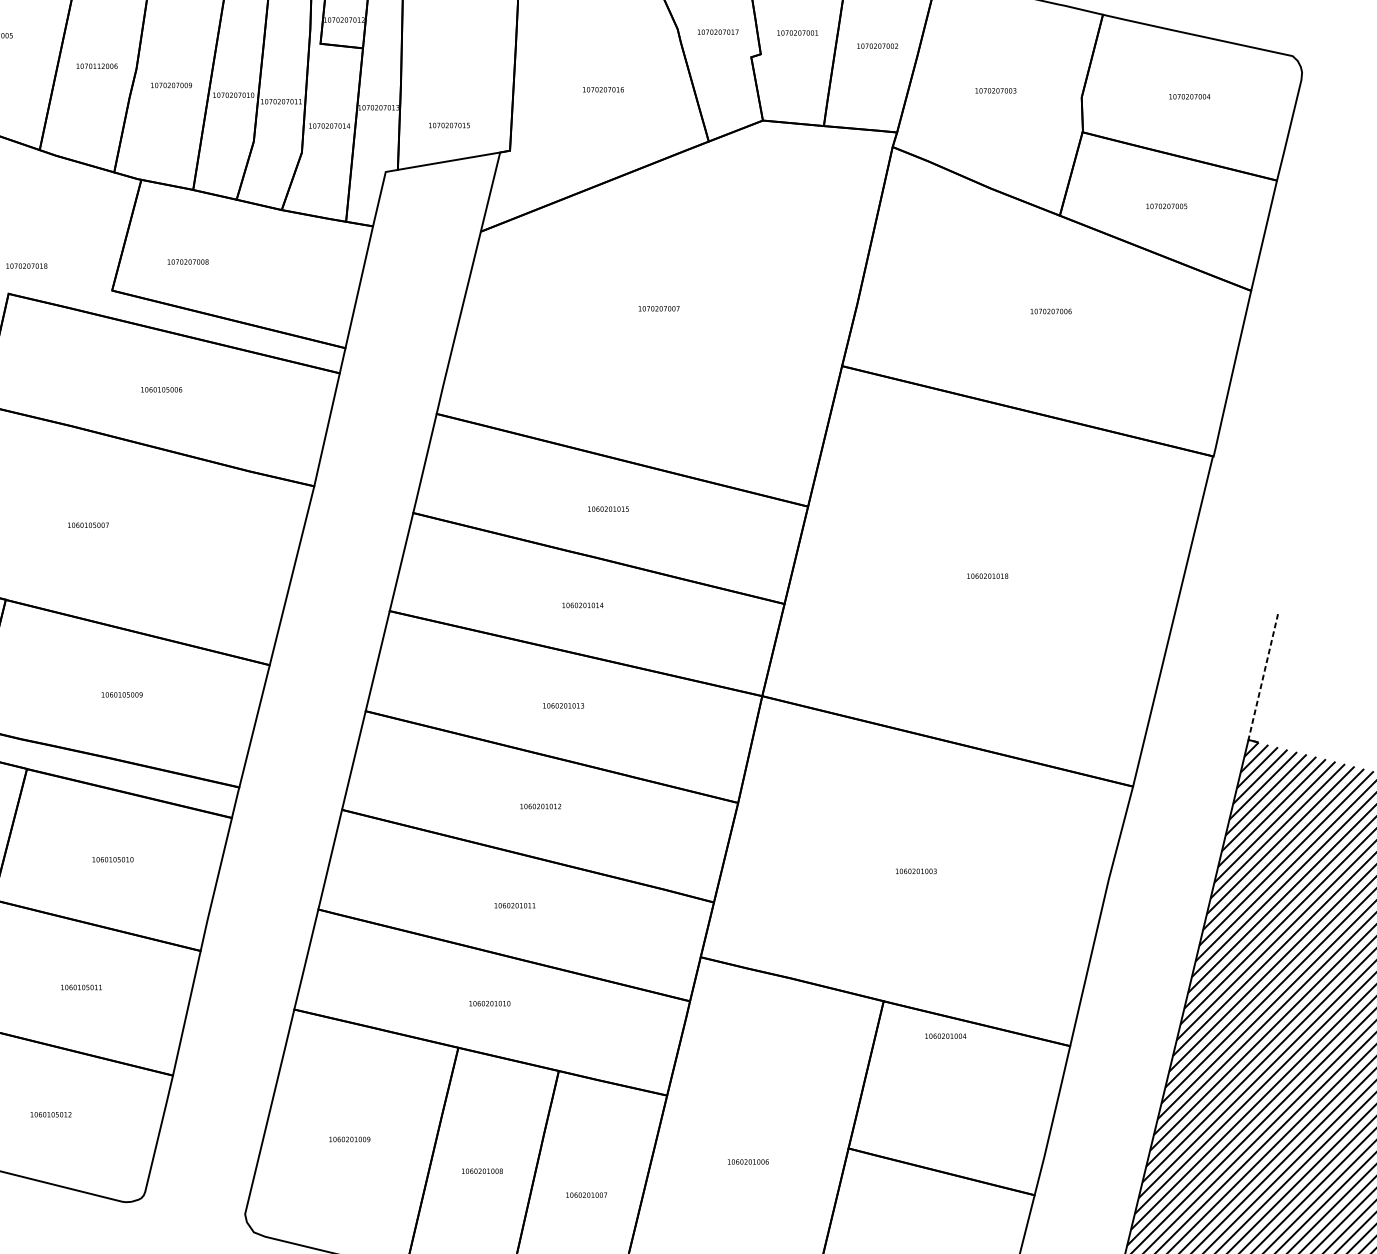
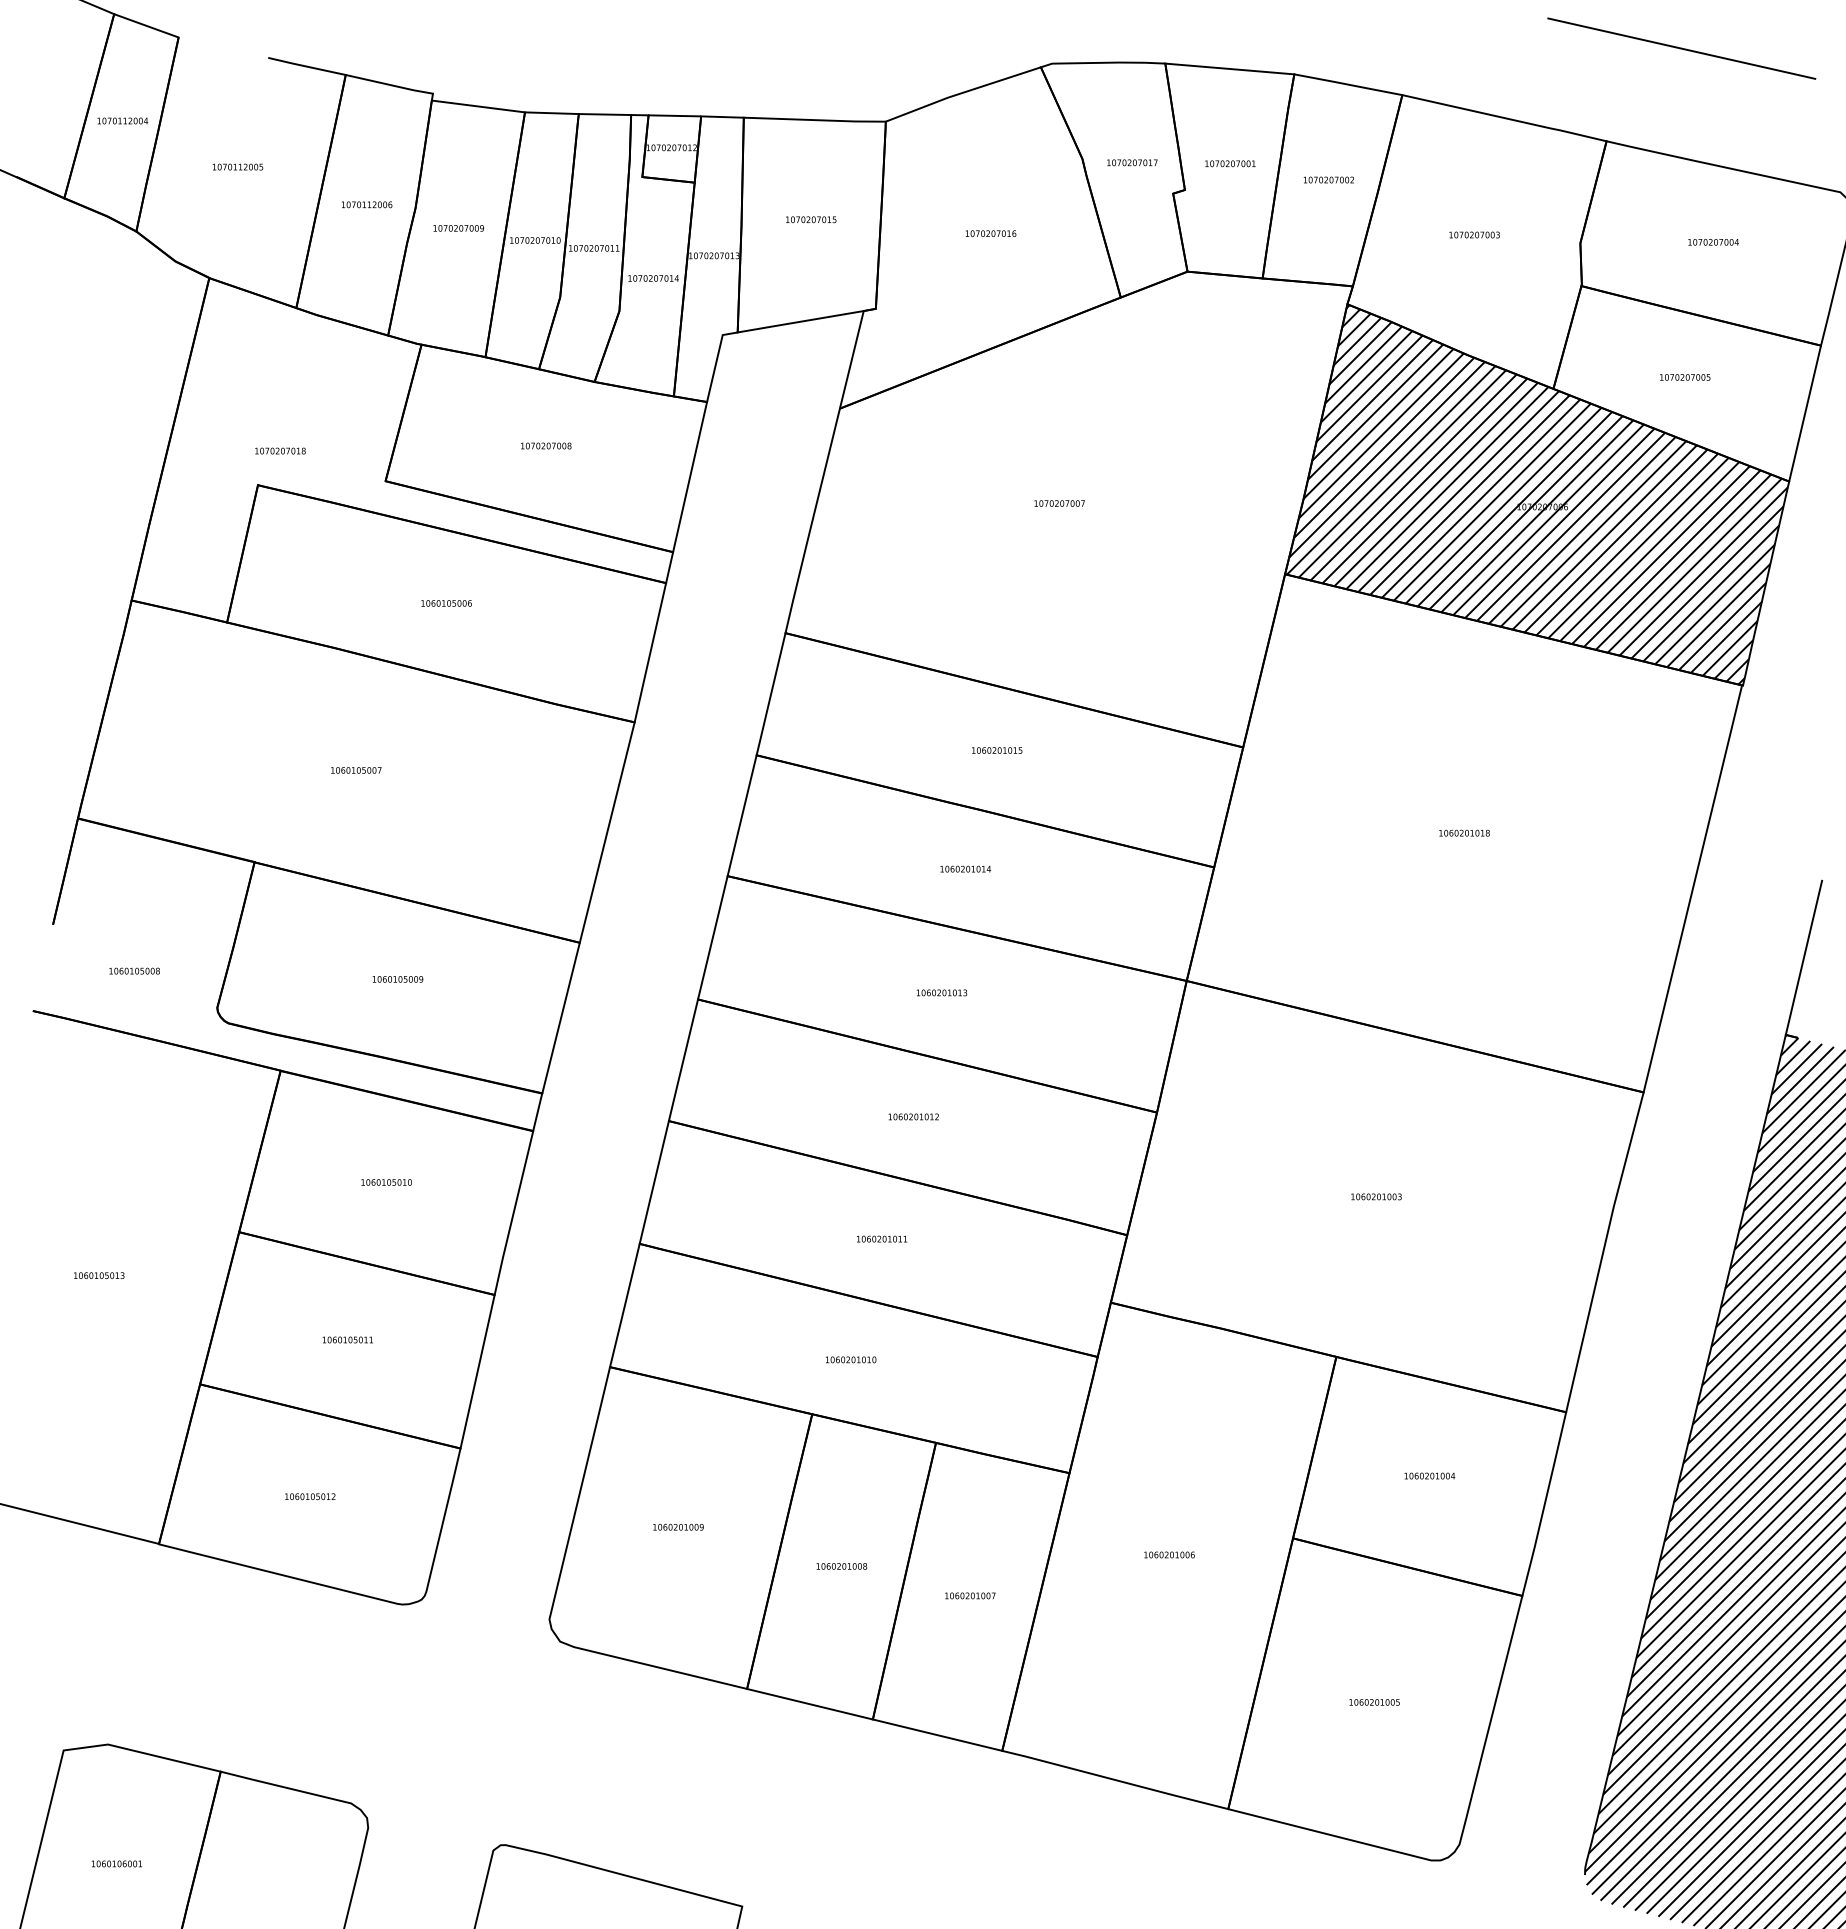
text: (449, 125) -> (811, 219), moved
text: (188, 261) -> (546, 445), moved
hatch: (1046, 301) -> (1536, 494), added
line: (1261, 682) -> (1802, 964), dashed -> solid
text: (945, 1035) -> (1429, 1475), moved

